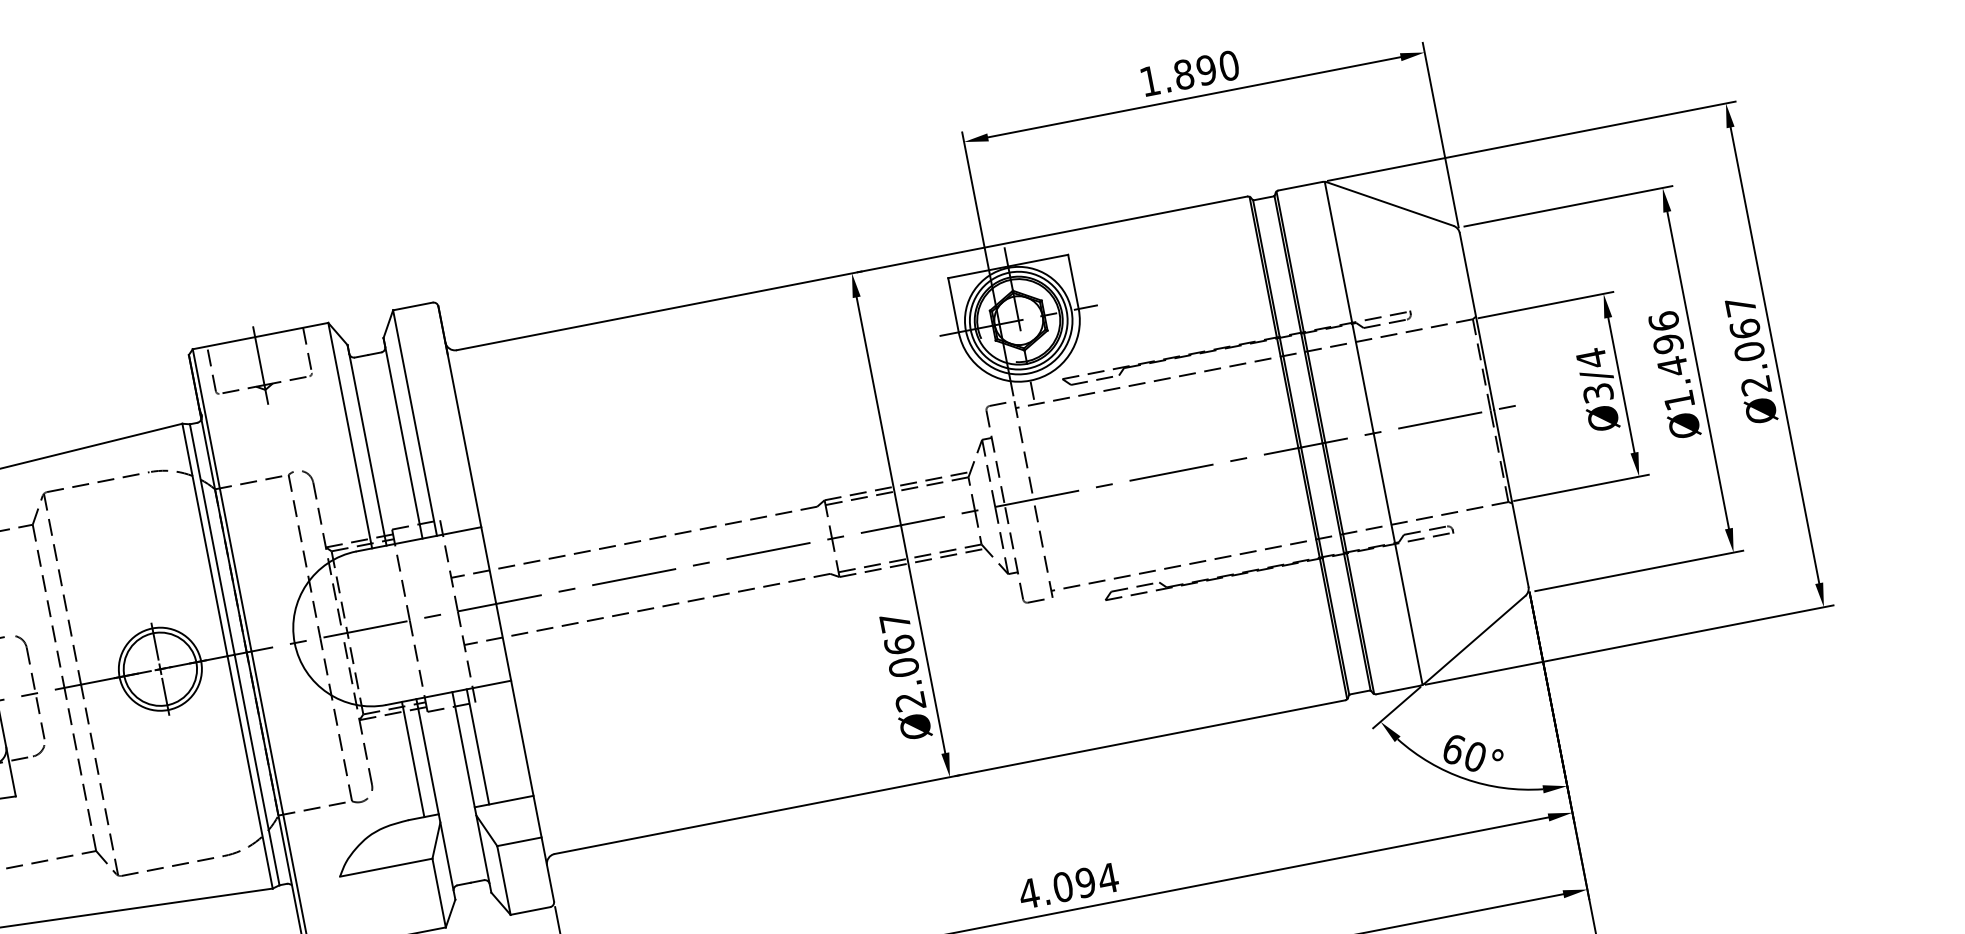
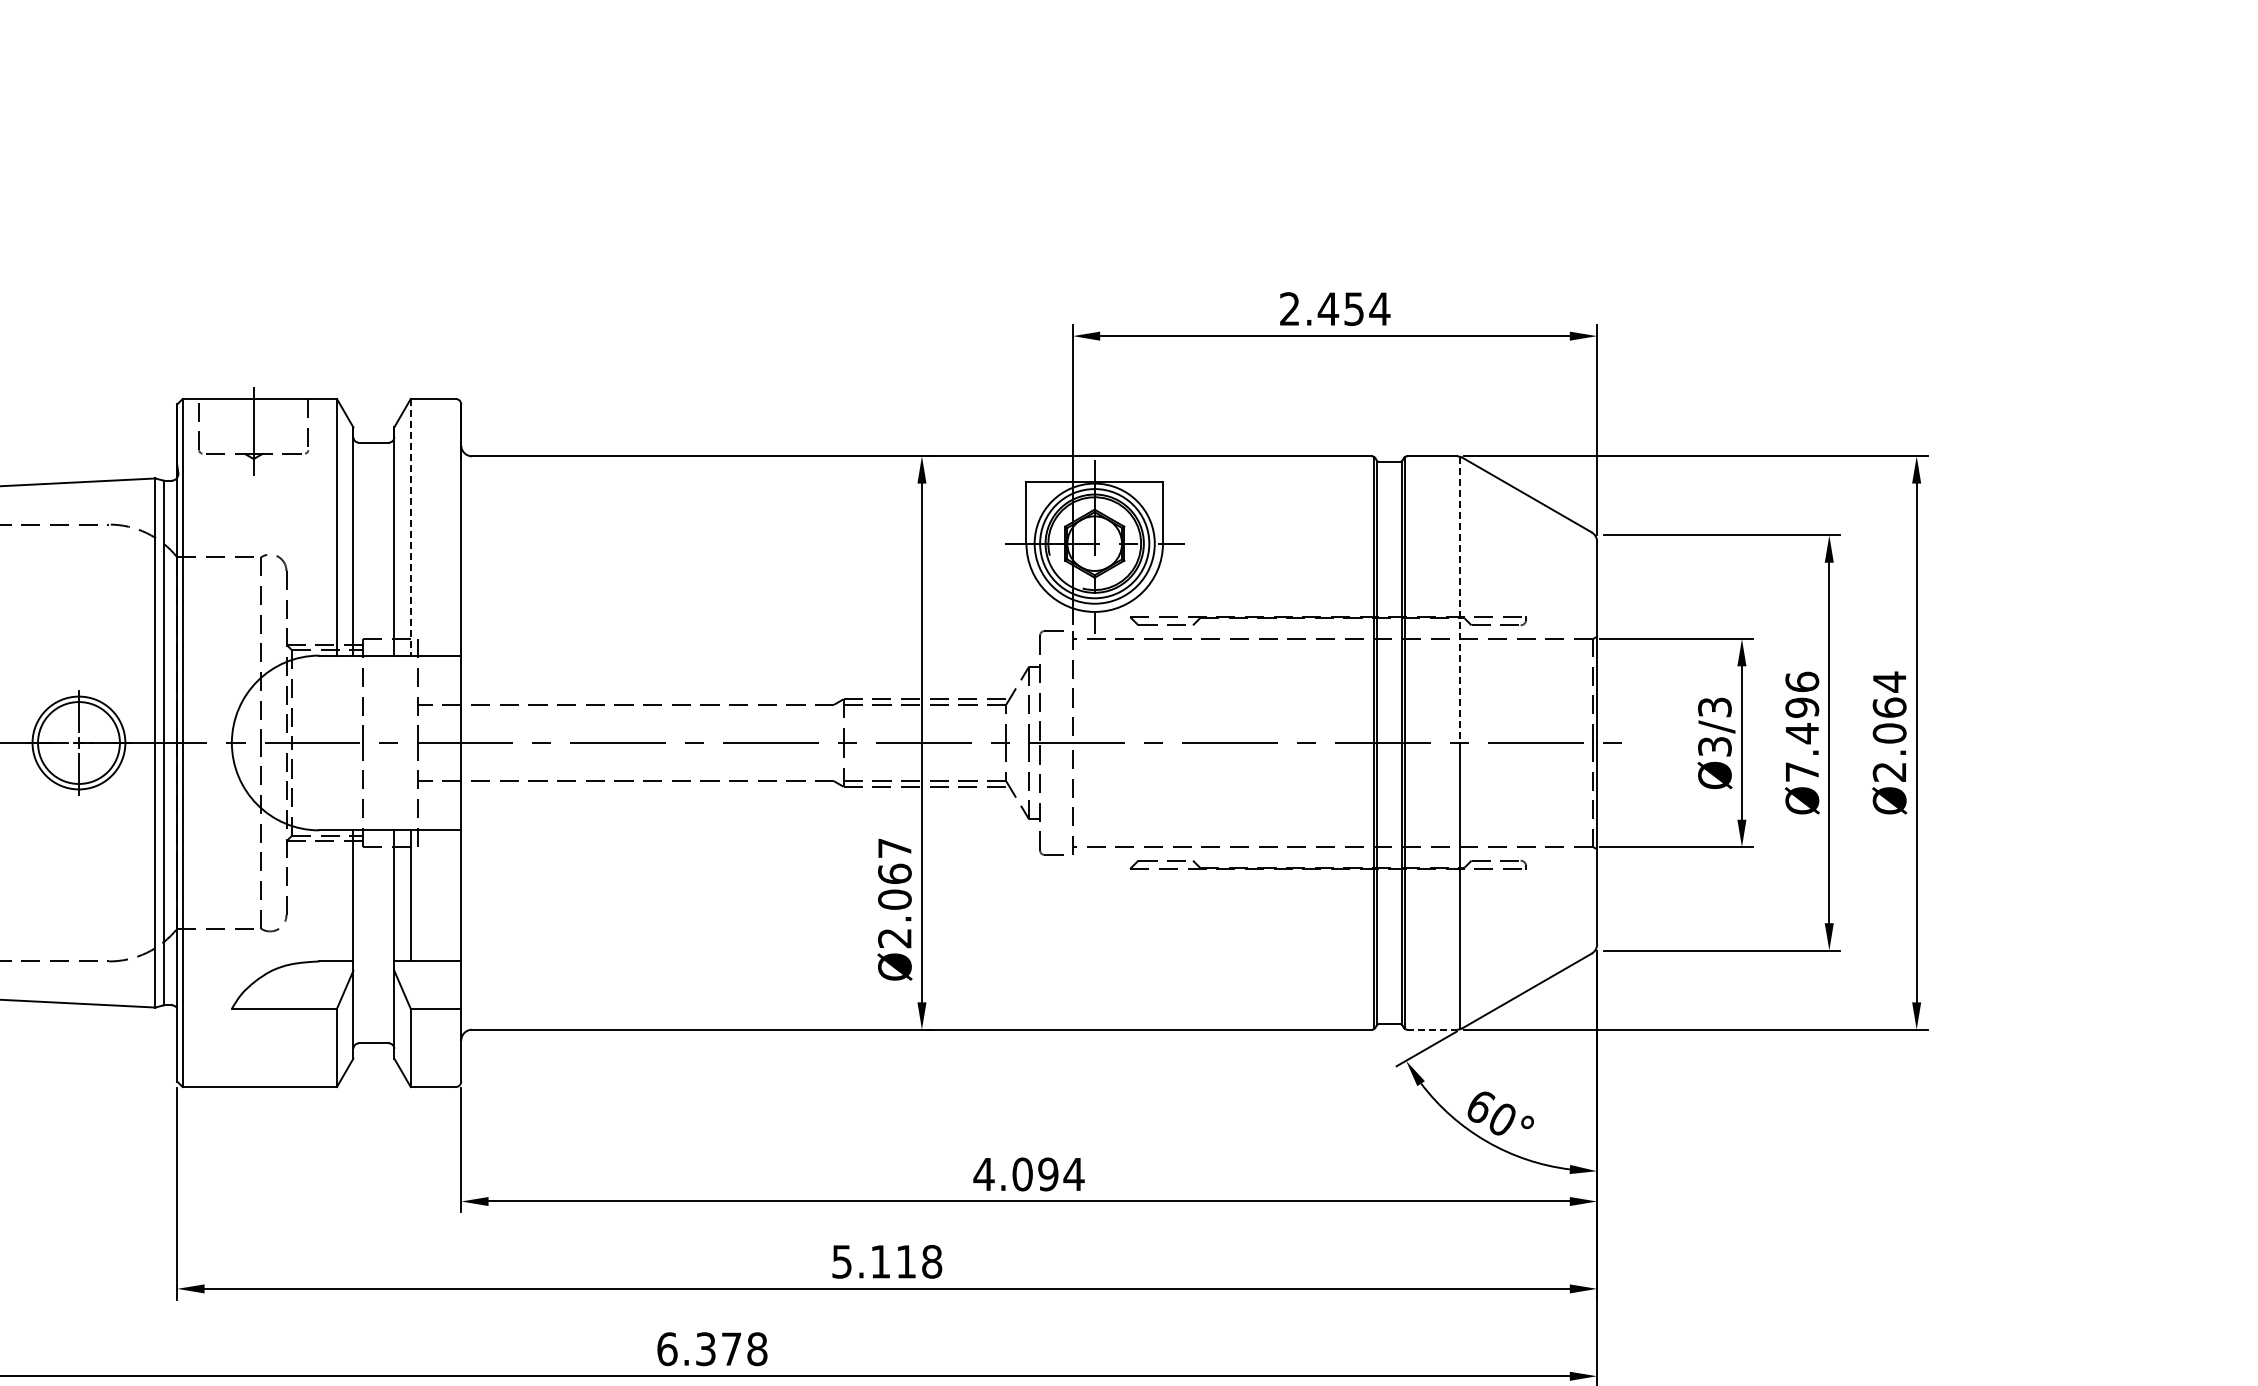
text: (1190, 73) -> (1335, 309), 1.890 -> 2.454
text: (1740, 306) -> (1889, 681), Ø2.067 -> Ø2.064
line: (1348, 308) -> (1459, 600), solid -> dashed
text: (1591, 358) -> (1714, 707), Ø3/4 -> Ø3/3
text: (1679, 399) -> (1802, 771), Ø1.496 -> Ø7.496
line: (414, 423) -> (410, 527), solid -> dashed
line: (1398, 689) -> (1432, 1029), solid -> dashed
line: (412, 759) -> (336, 895), removed

